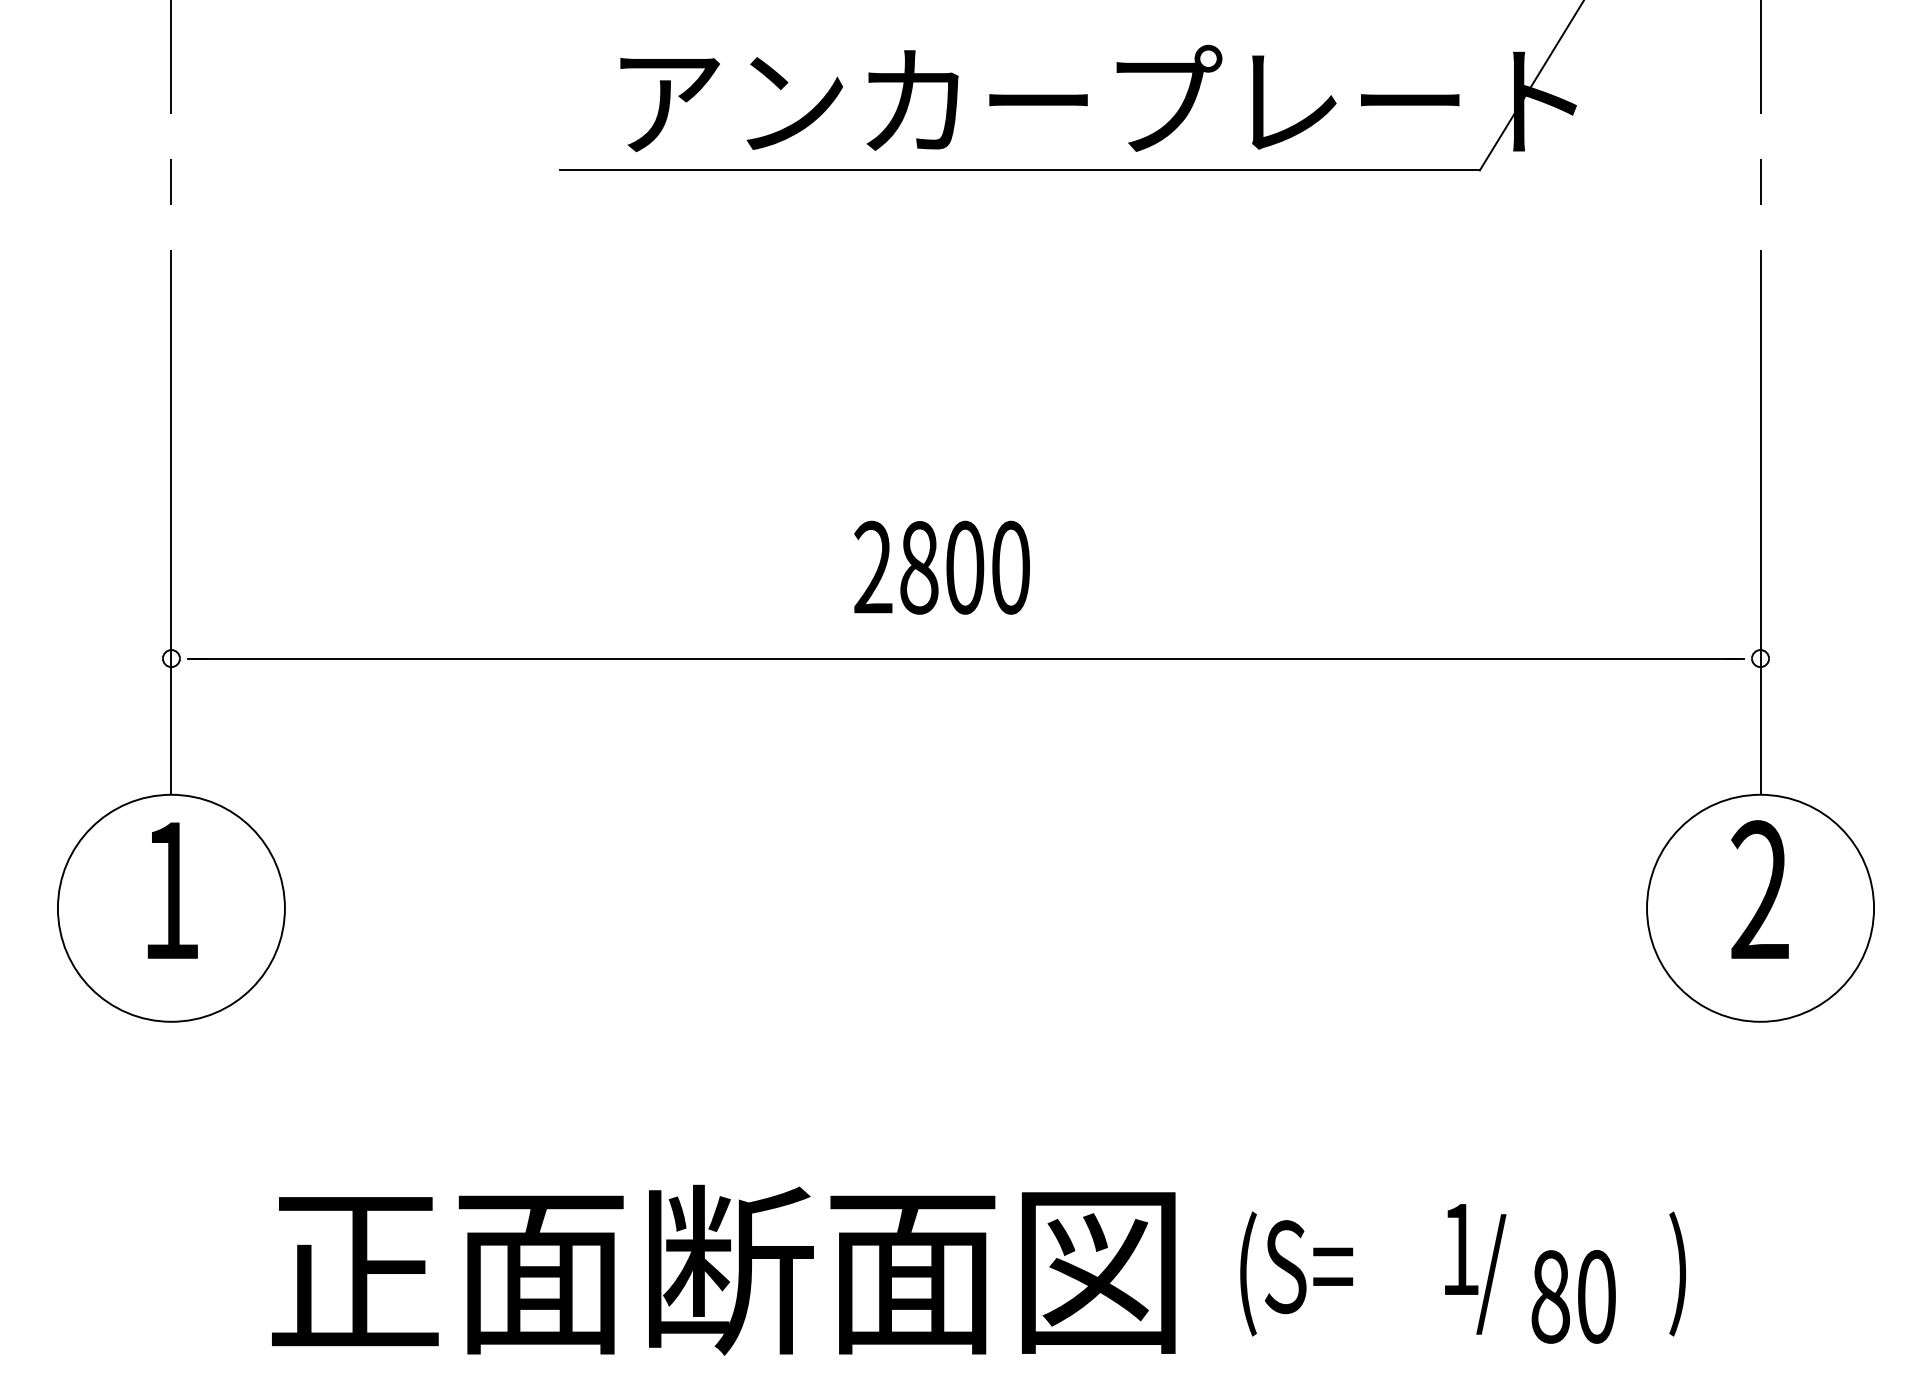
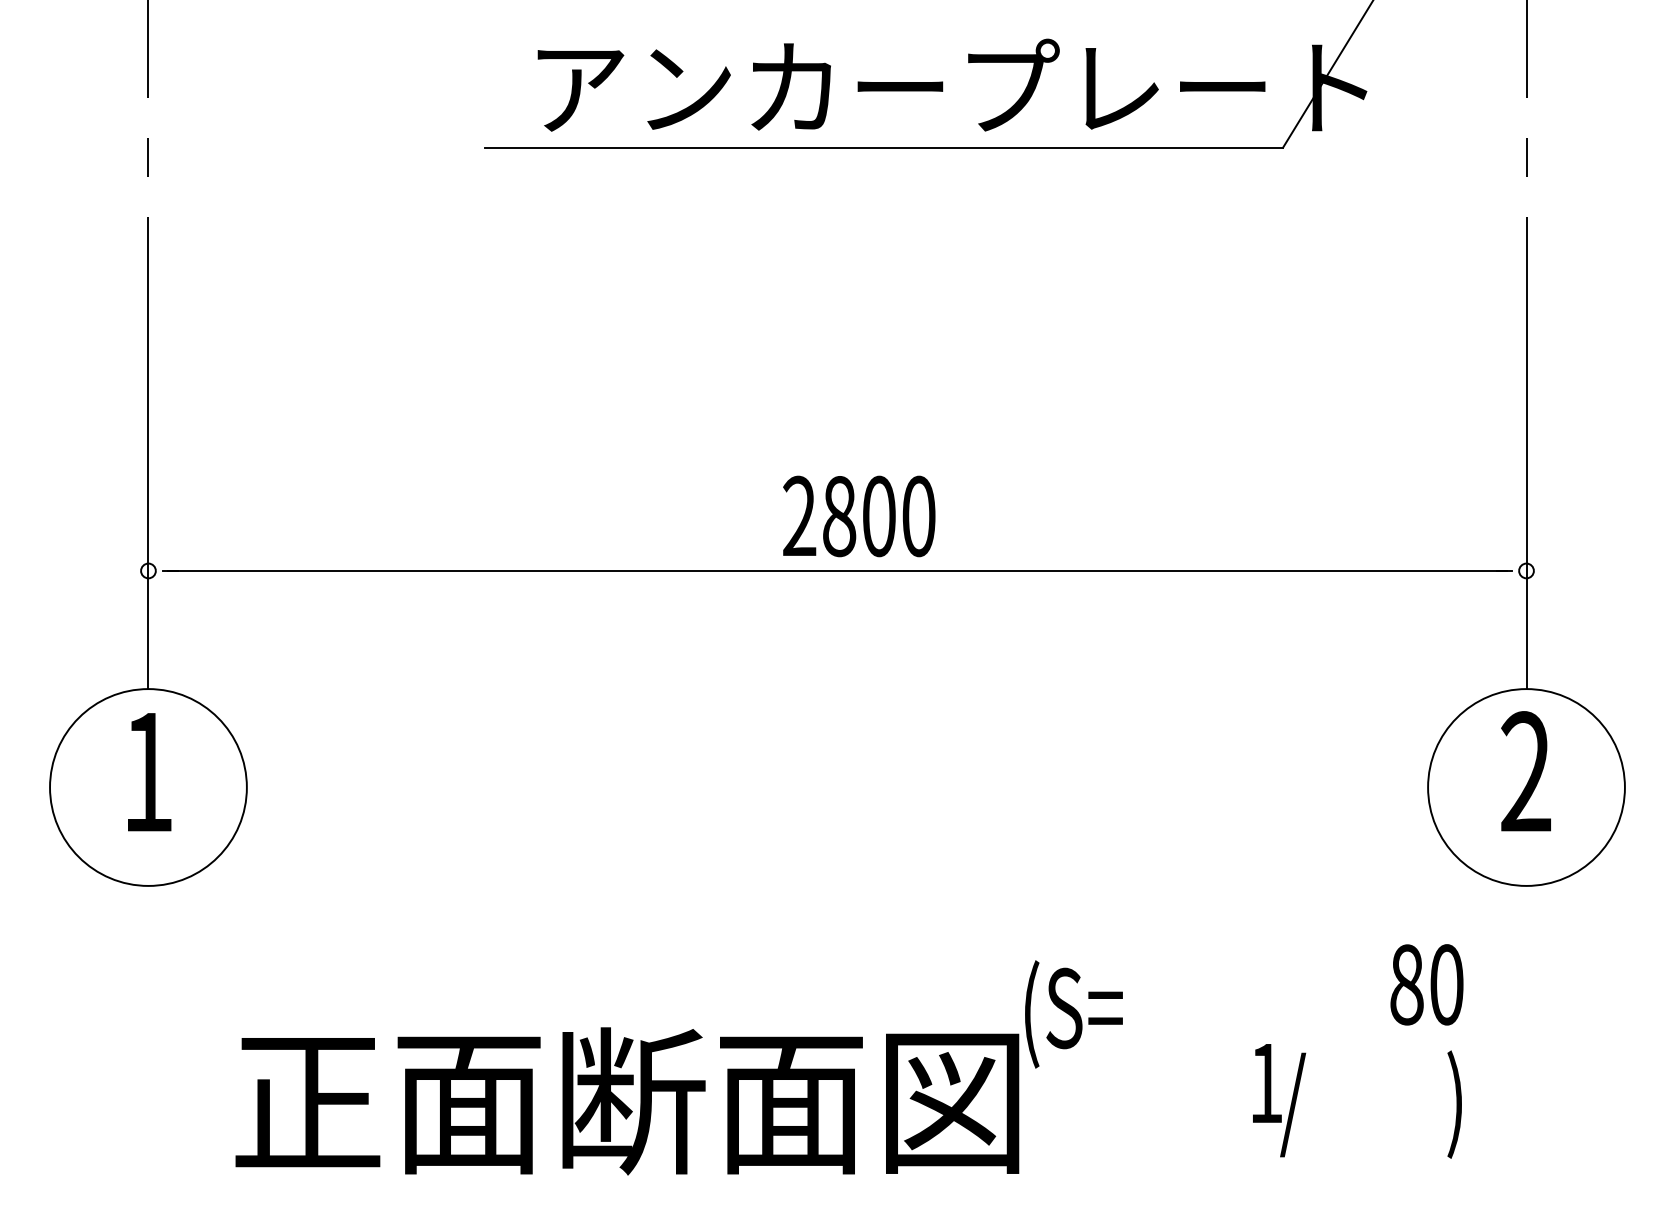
text: (941, 567) -> (858, 516), moved
text: (1296, 1273) -> (1073, 1014), moved
text: (1573, 1296) -> (1426, 984), moved

